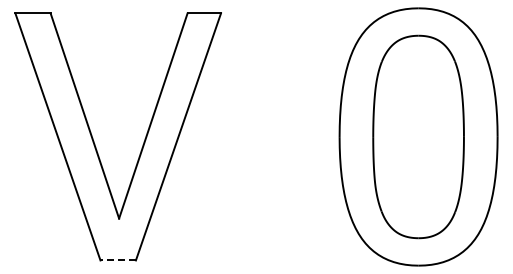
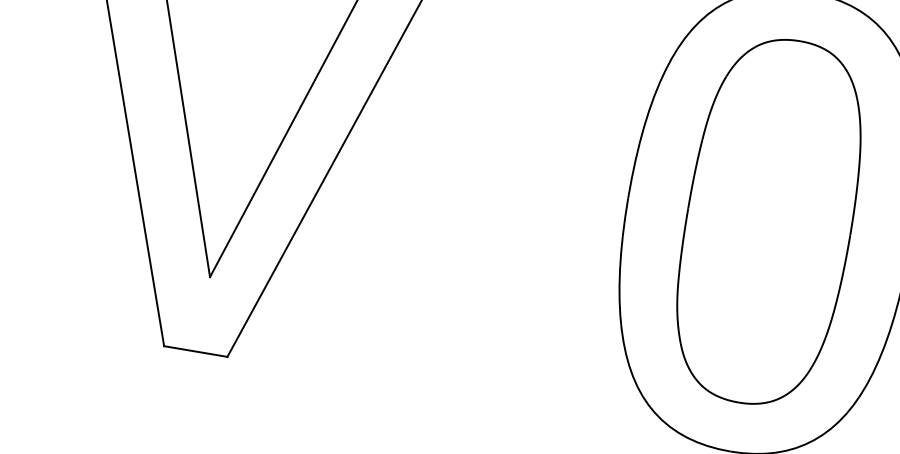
line: (118, 260) -> (196, 351), dashed -> solid

